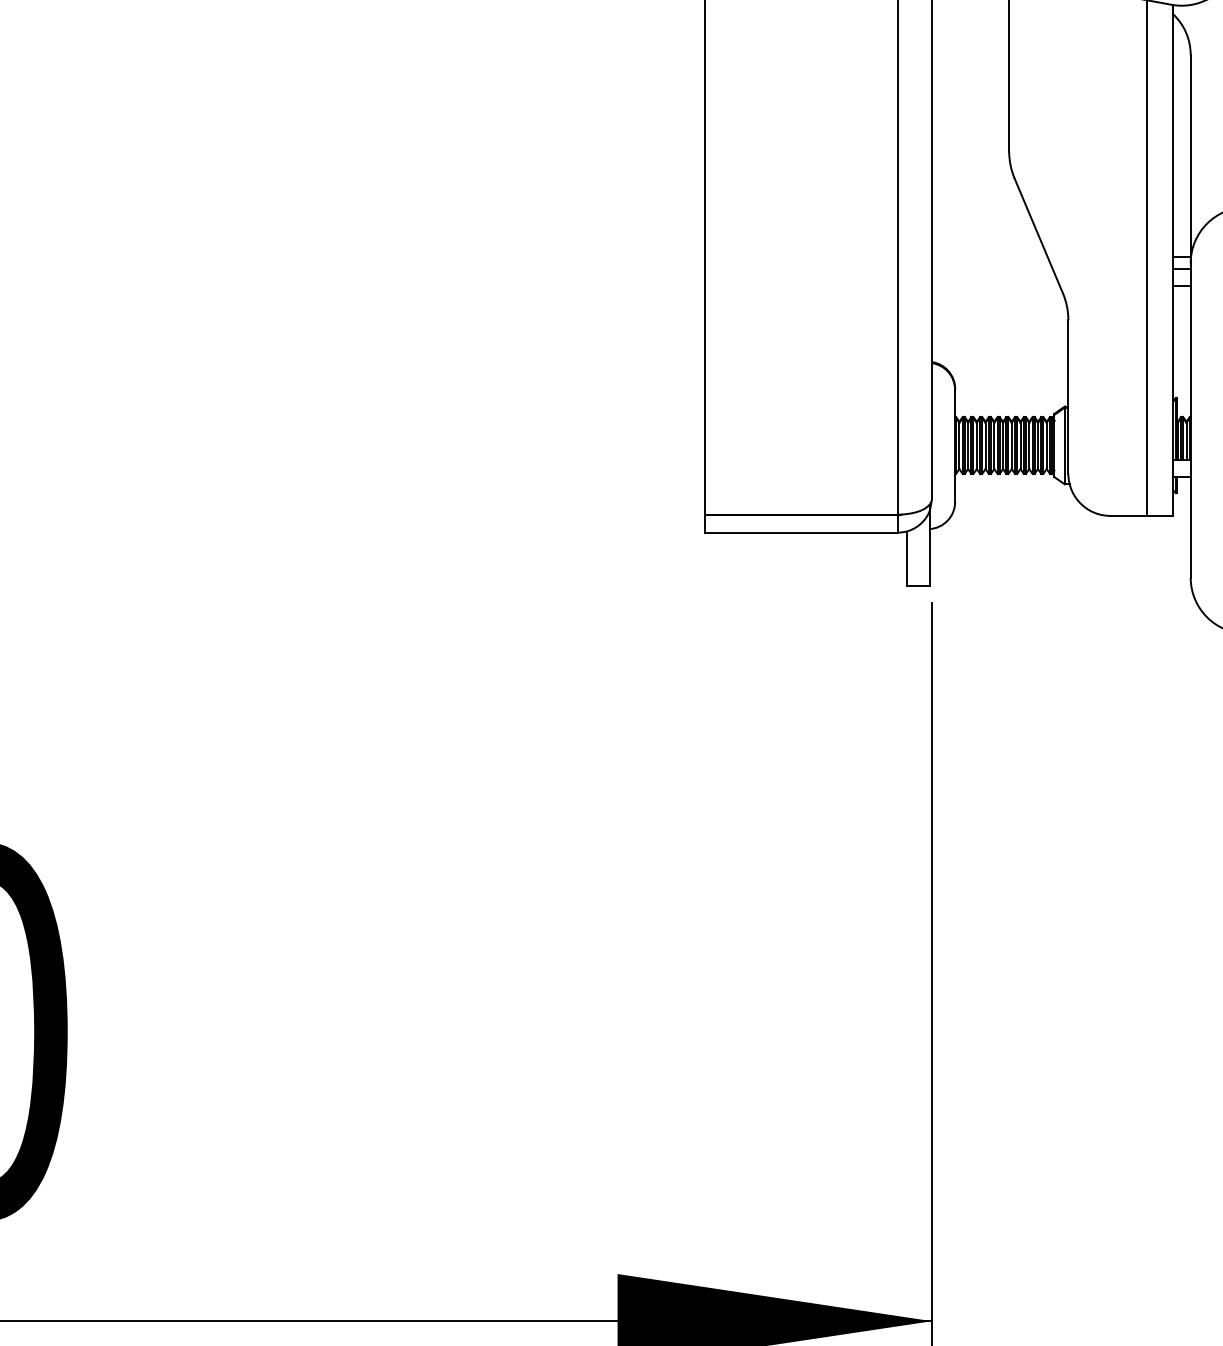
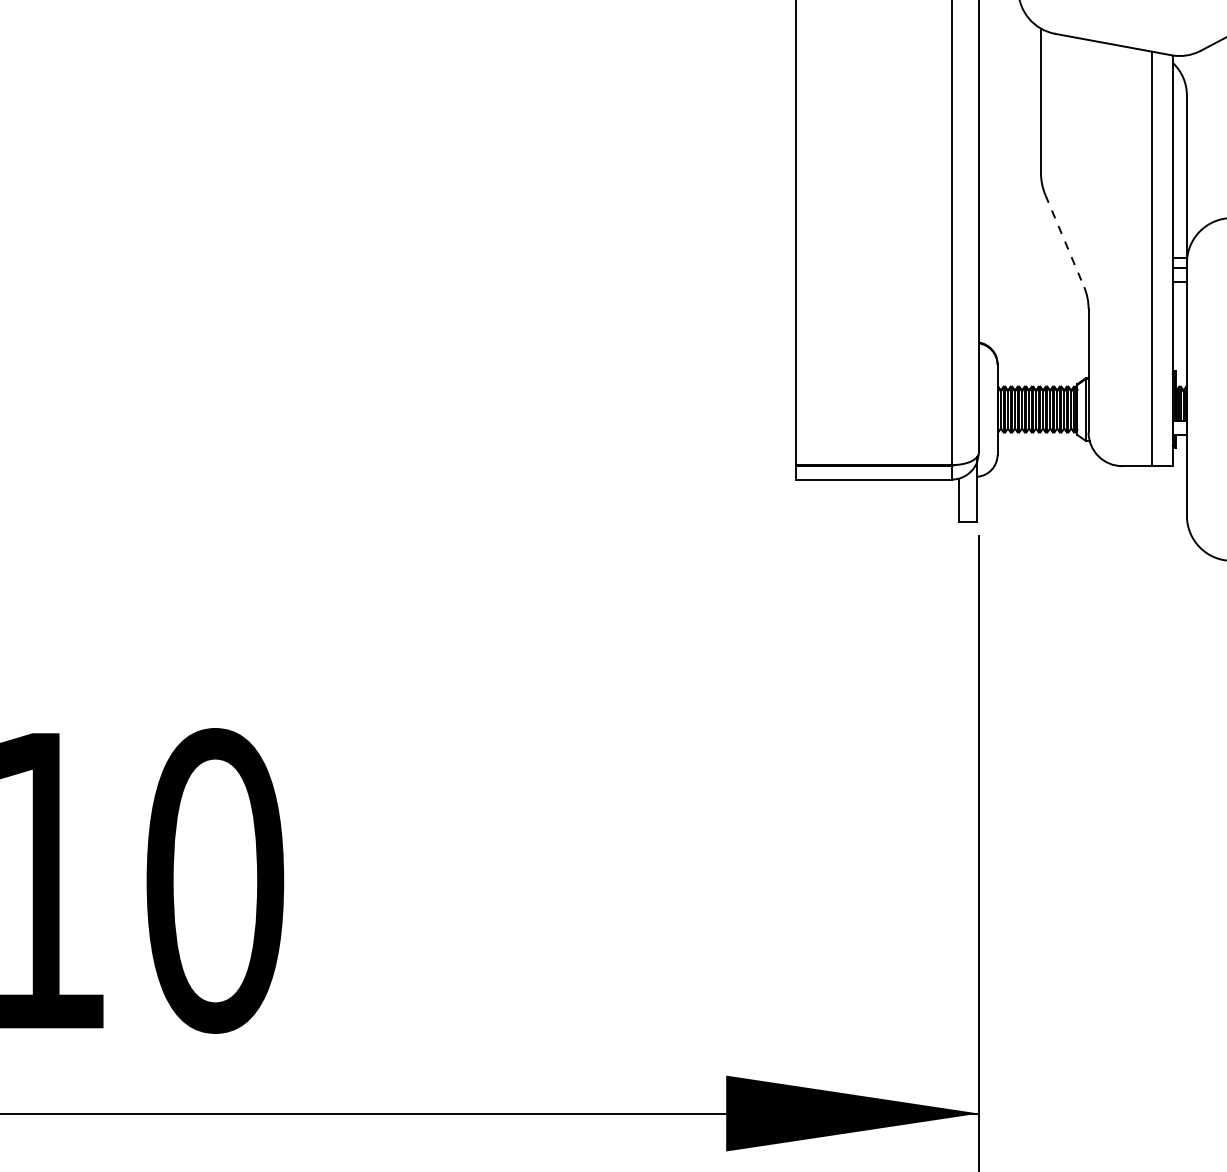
line: (1038, 236) -> (1064, 241), solid -> dashed

